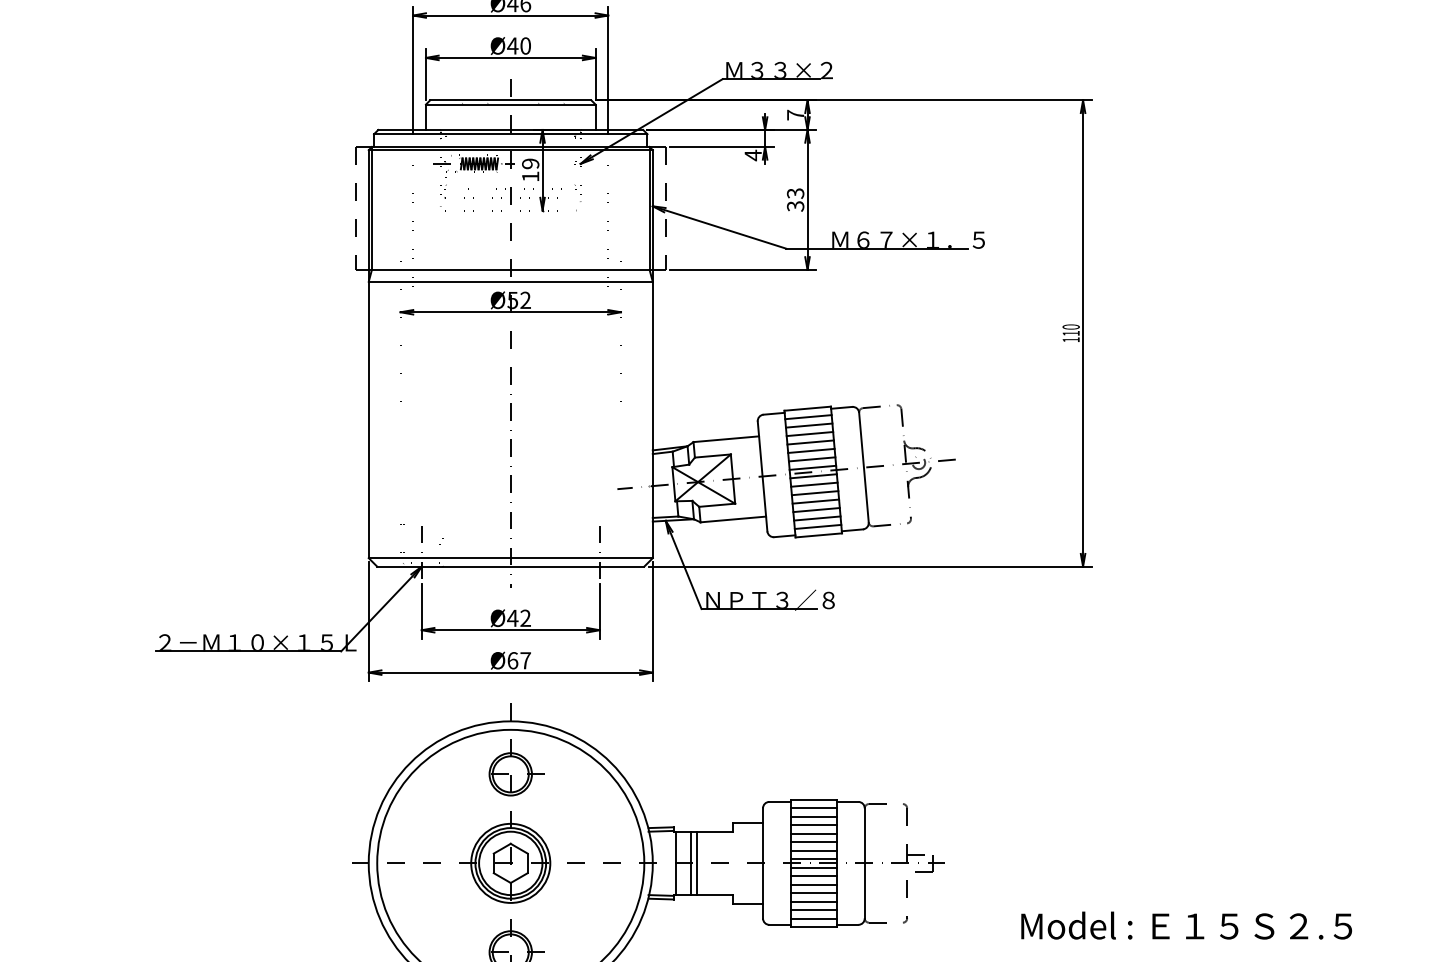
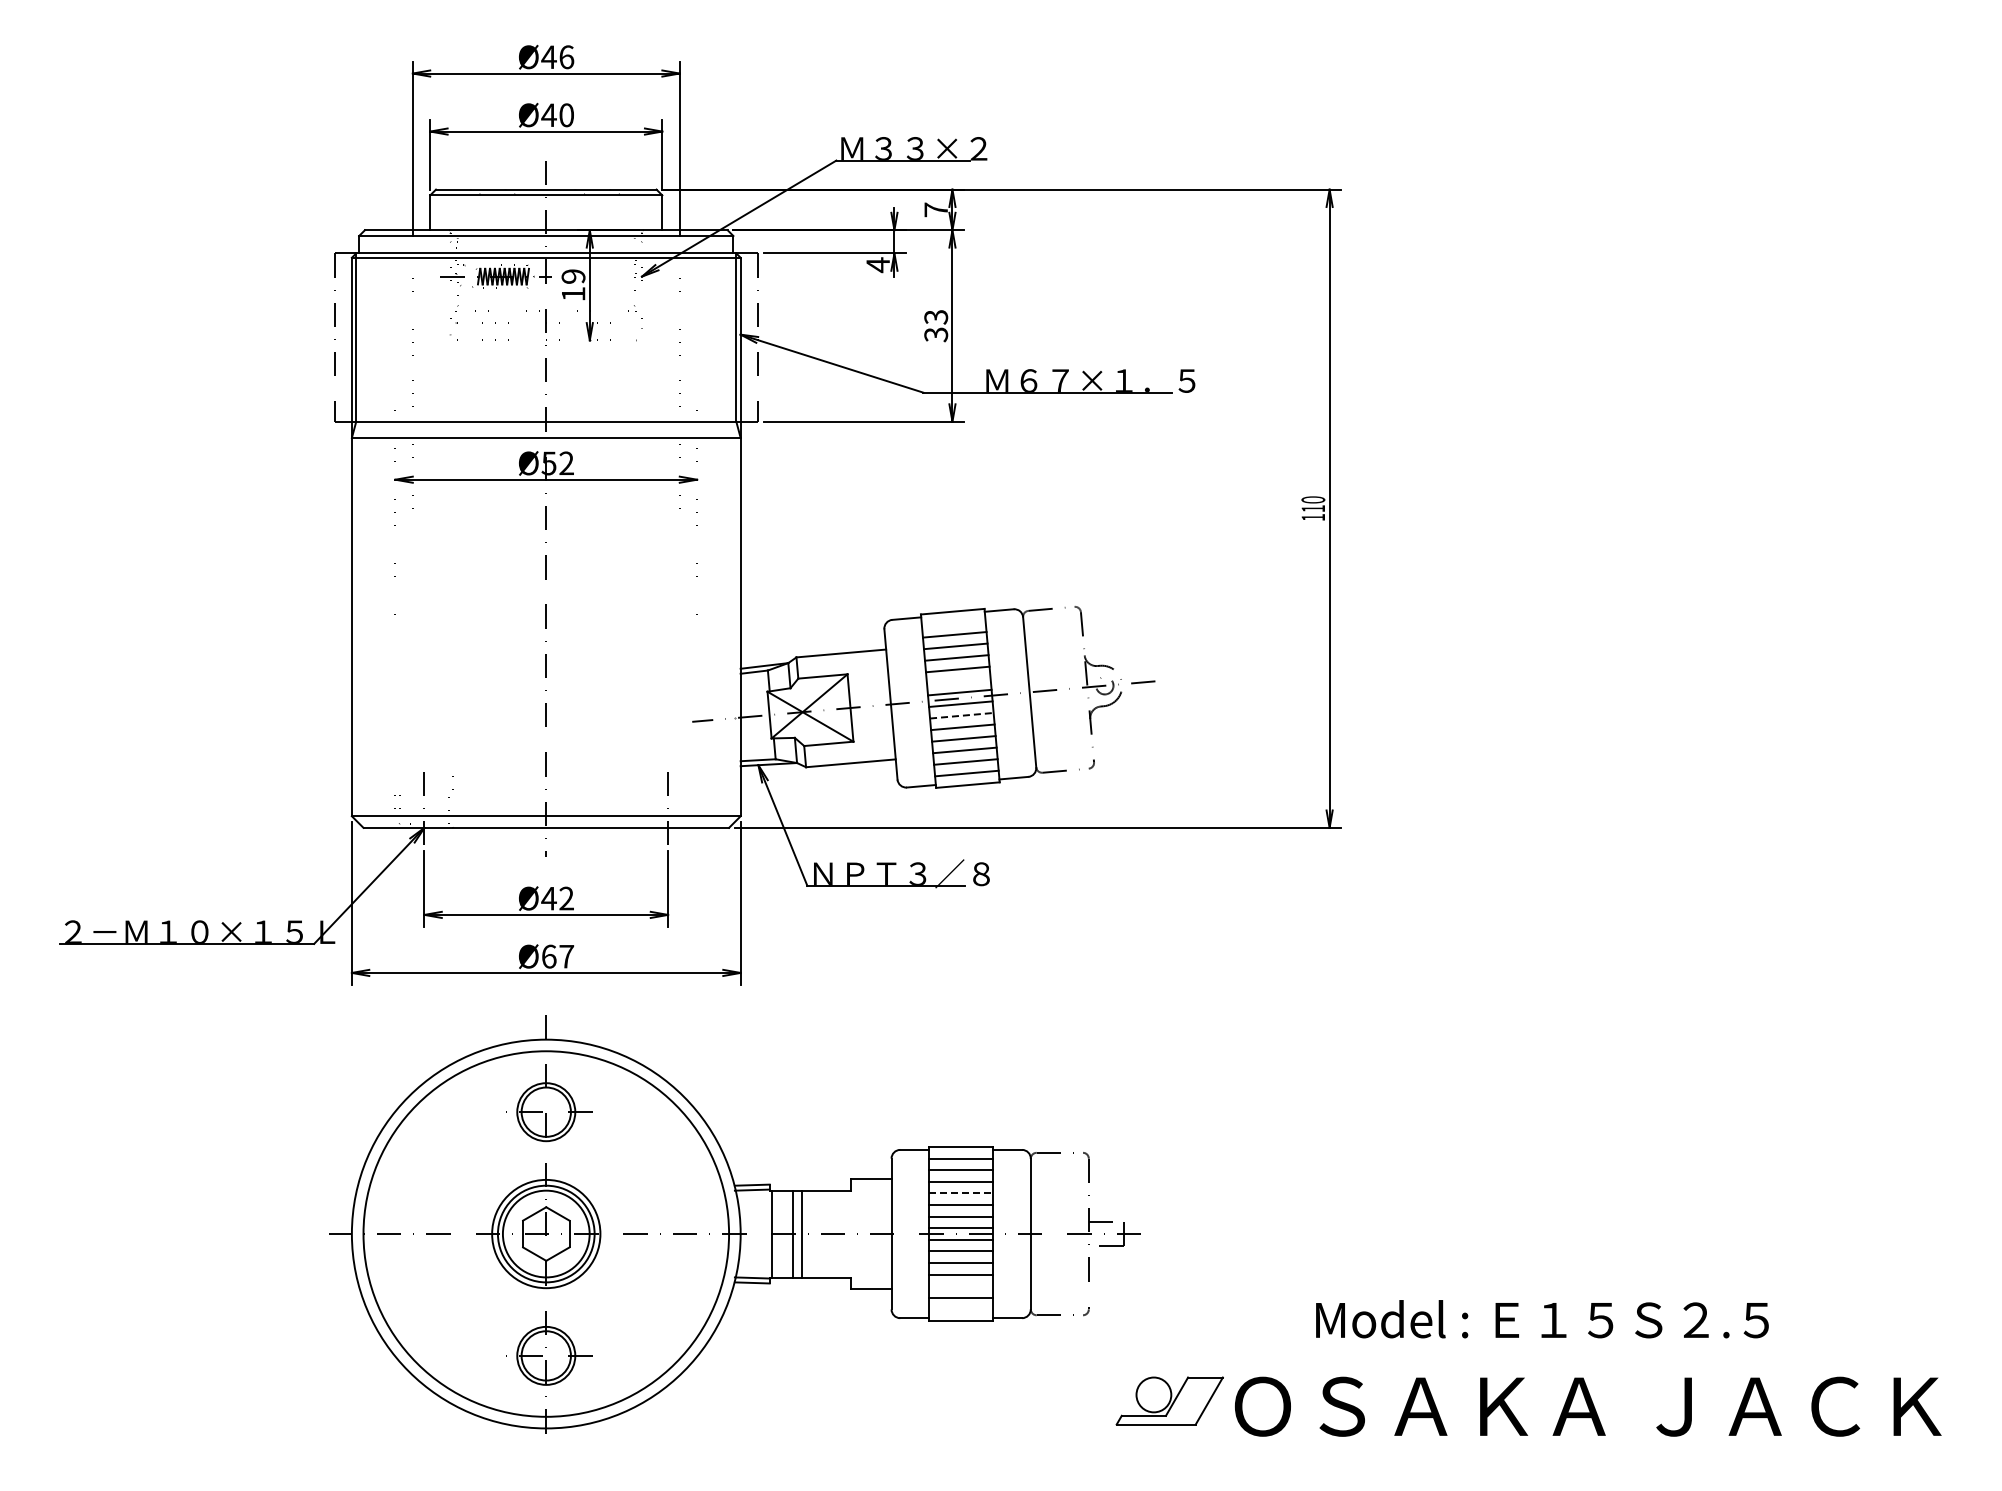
line: (808, 417) -> (953, 623), removed
line: (811, 458) -> (958, 680), removed
line: (814, 484) -> (961, 715), solid -> dashed
line: (814, 833) -> (961, 1193), solid -> dashed
line: (814, 901) -> (961, 1286), removed
line: (814, 918) -> (961, 1309), removed
text: (1186, 925) -> (1542, 1319), moved

